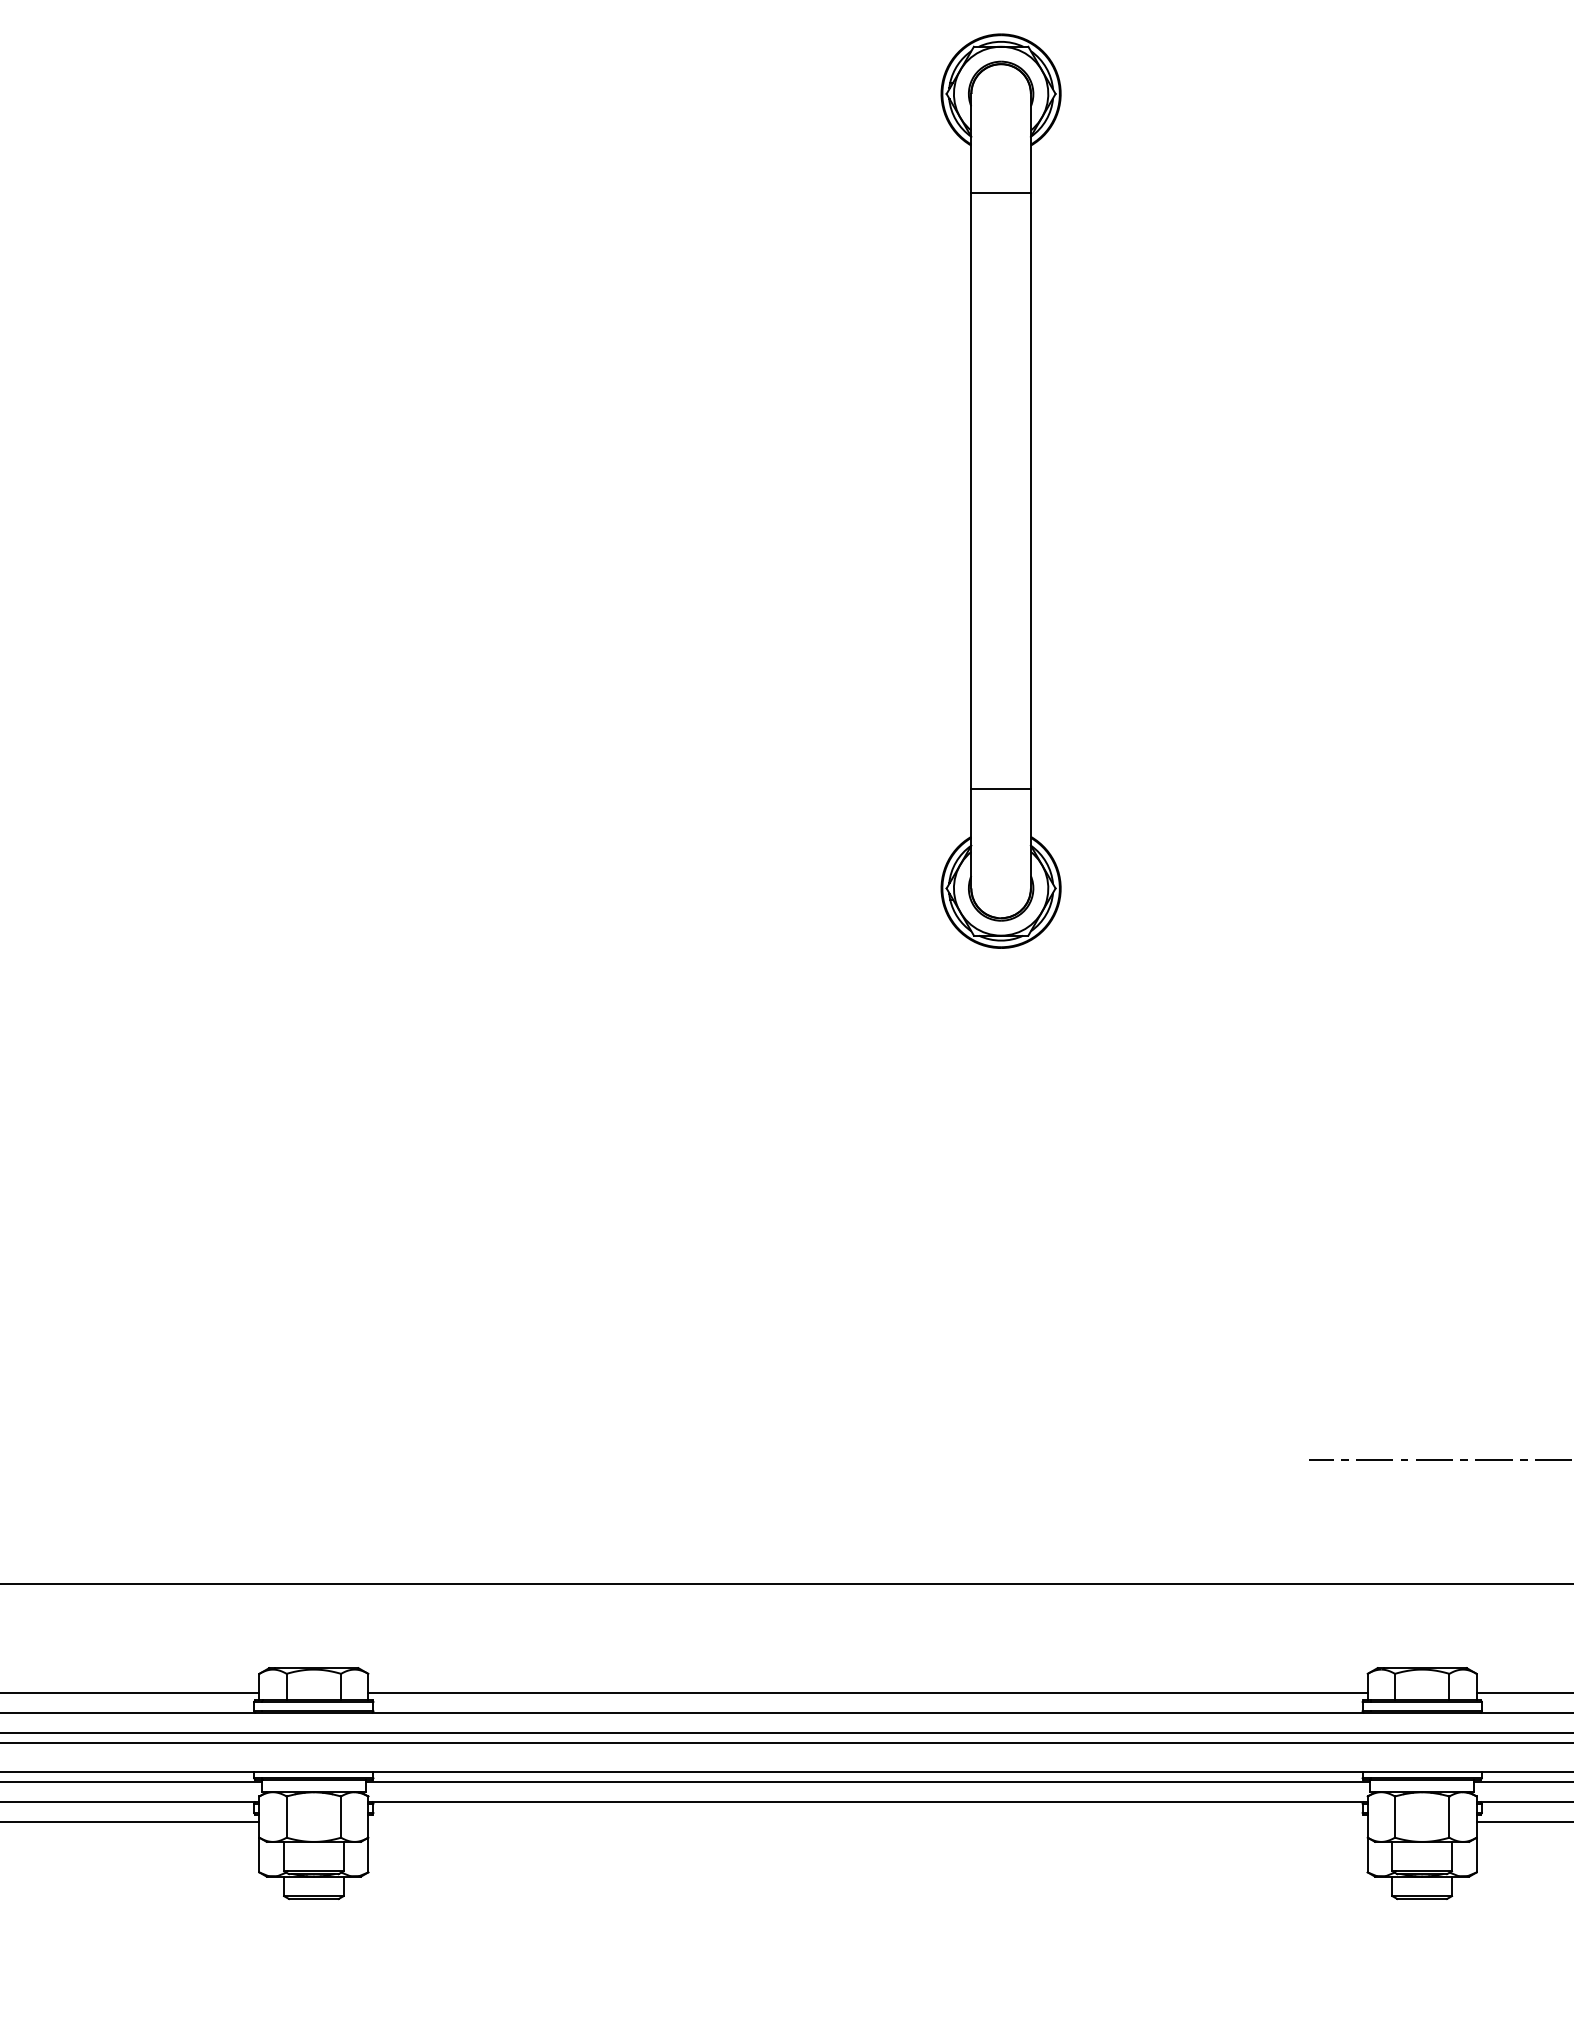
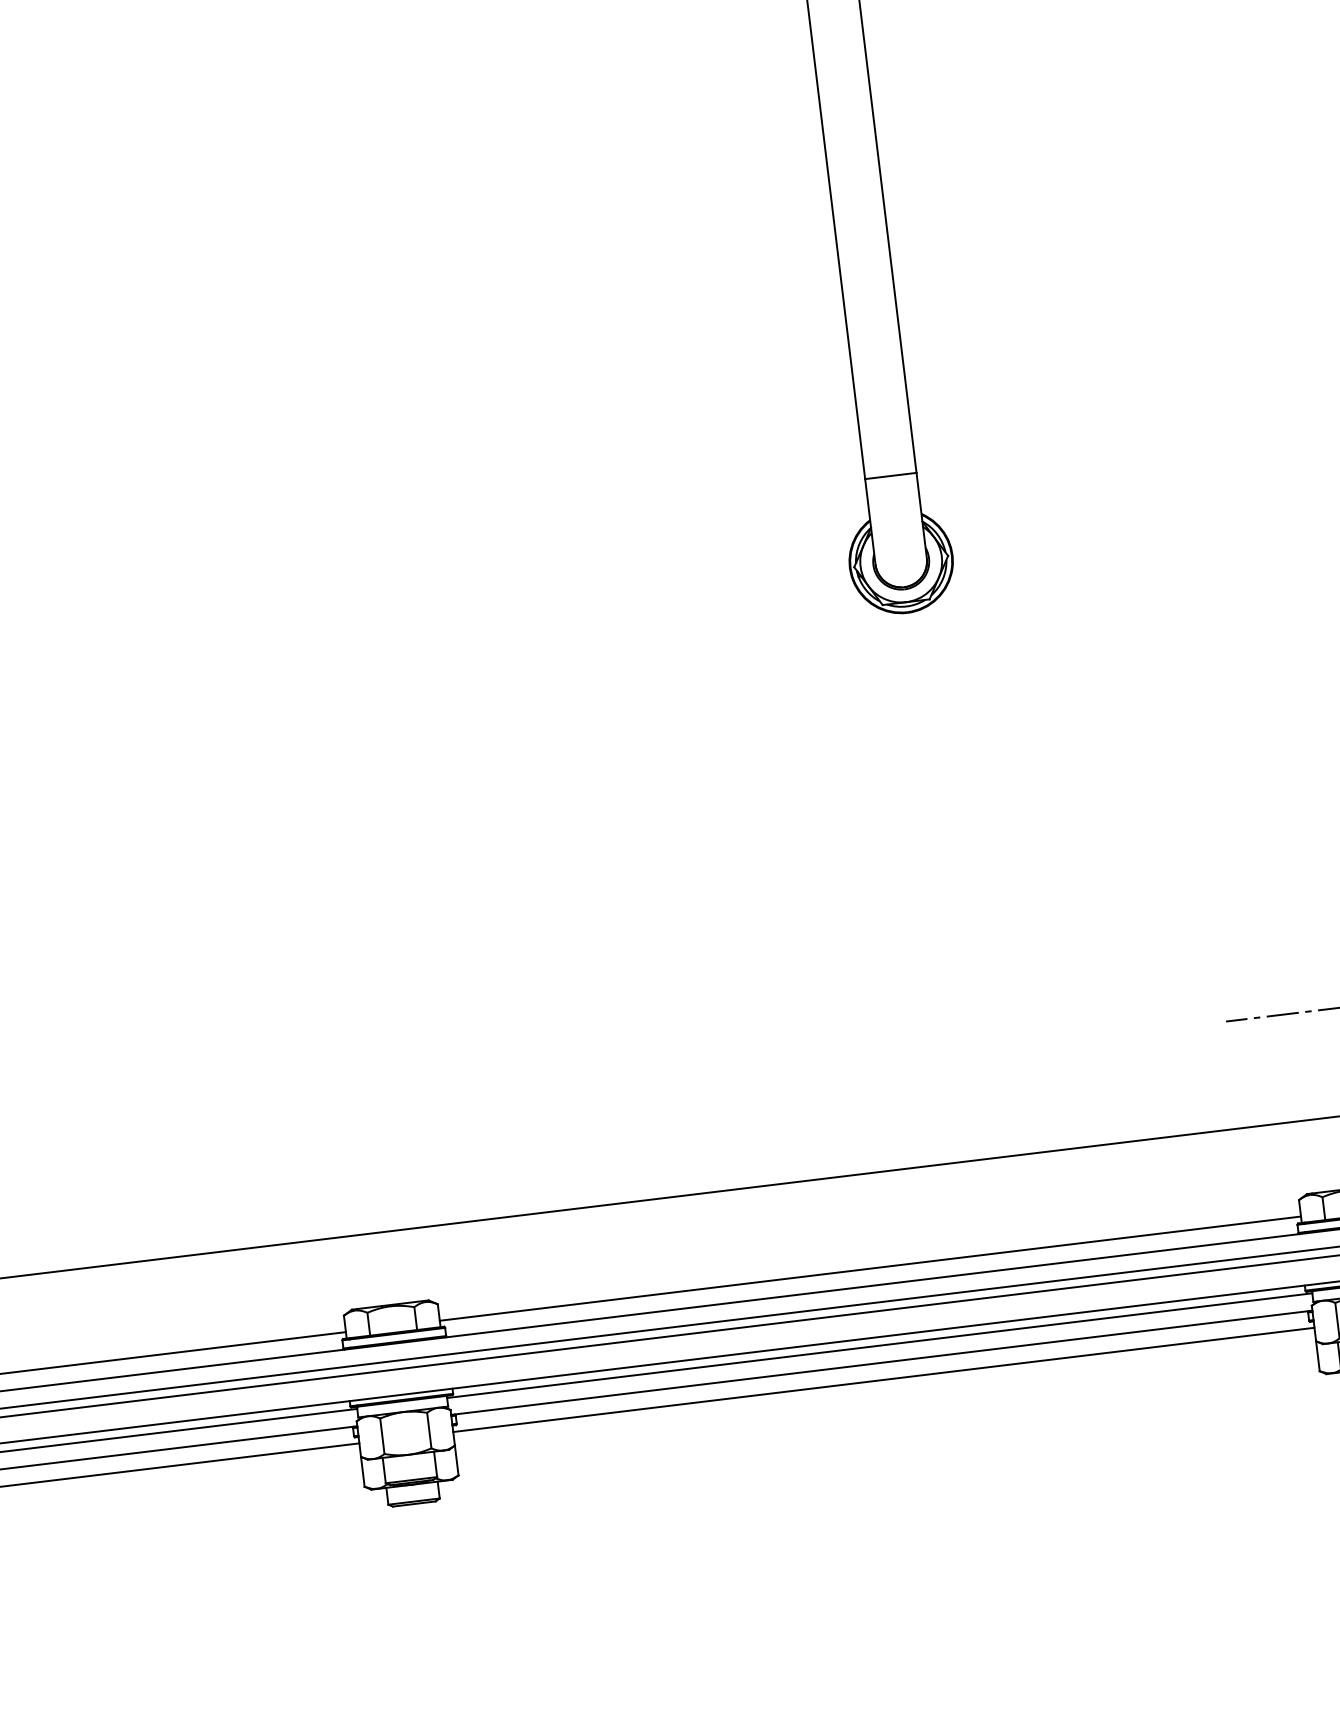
line: (867, 1822) -> (883, 1380), added

